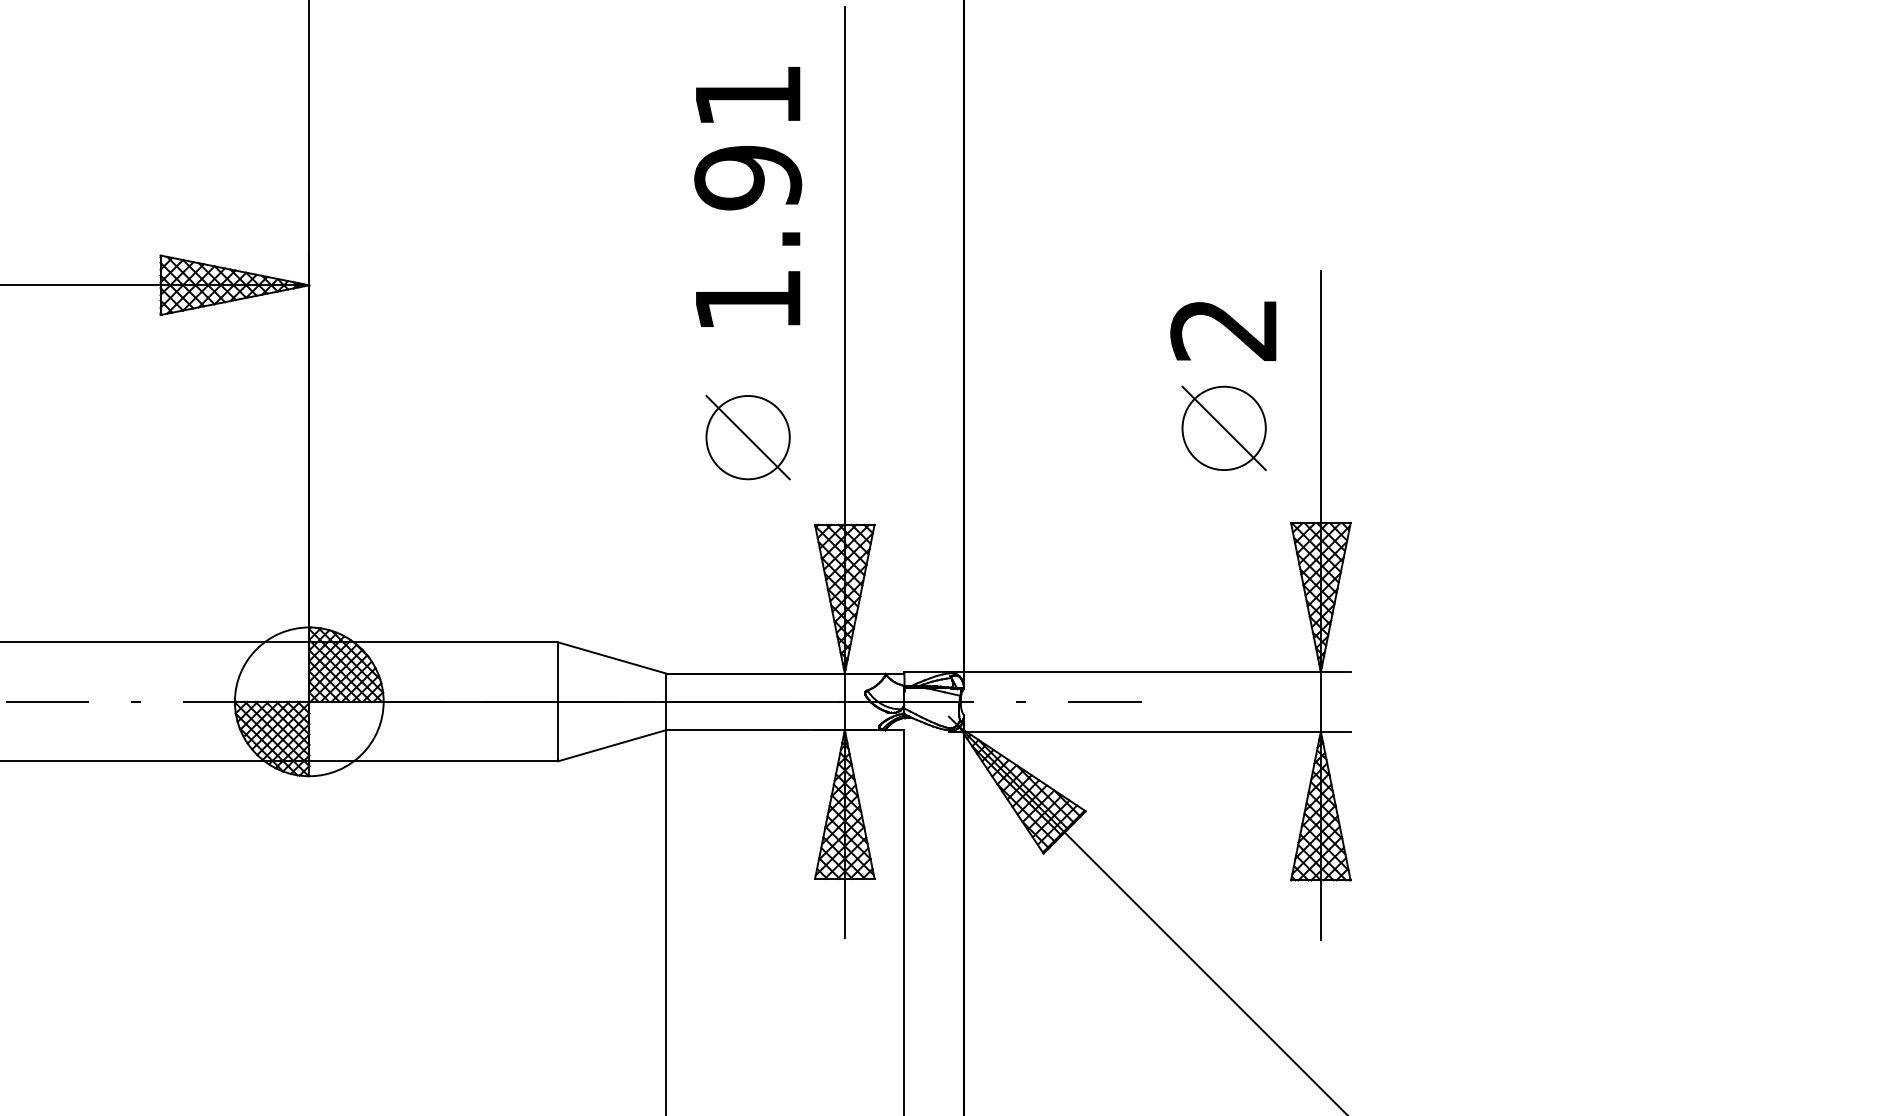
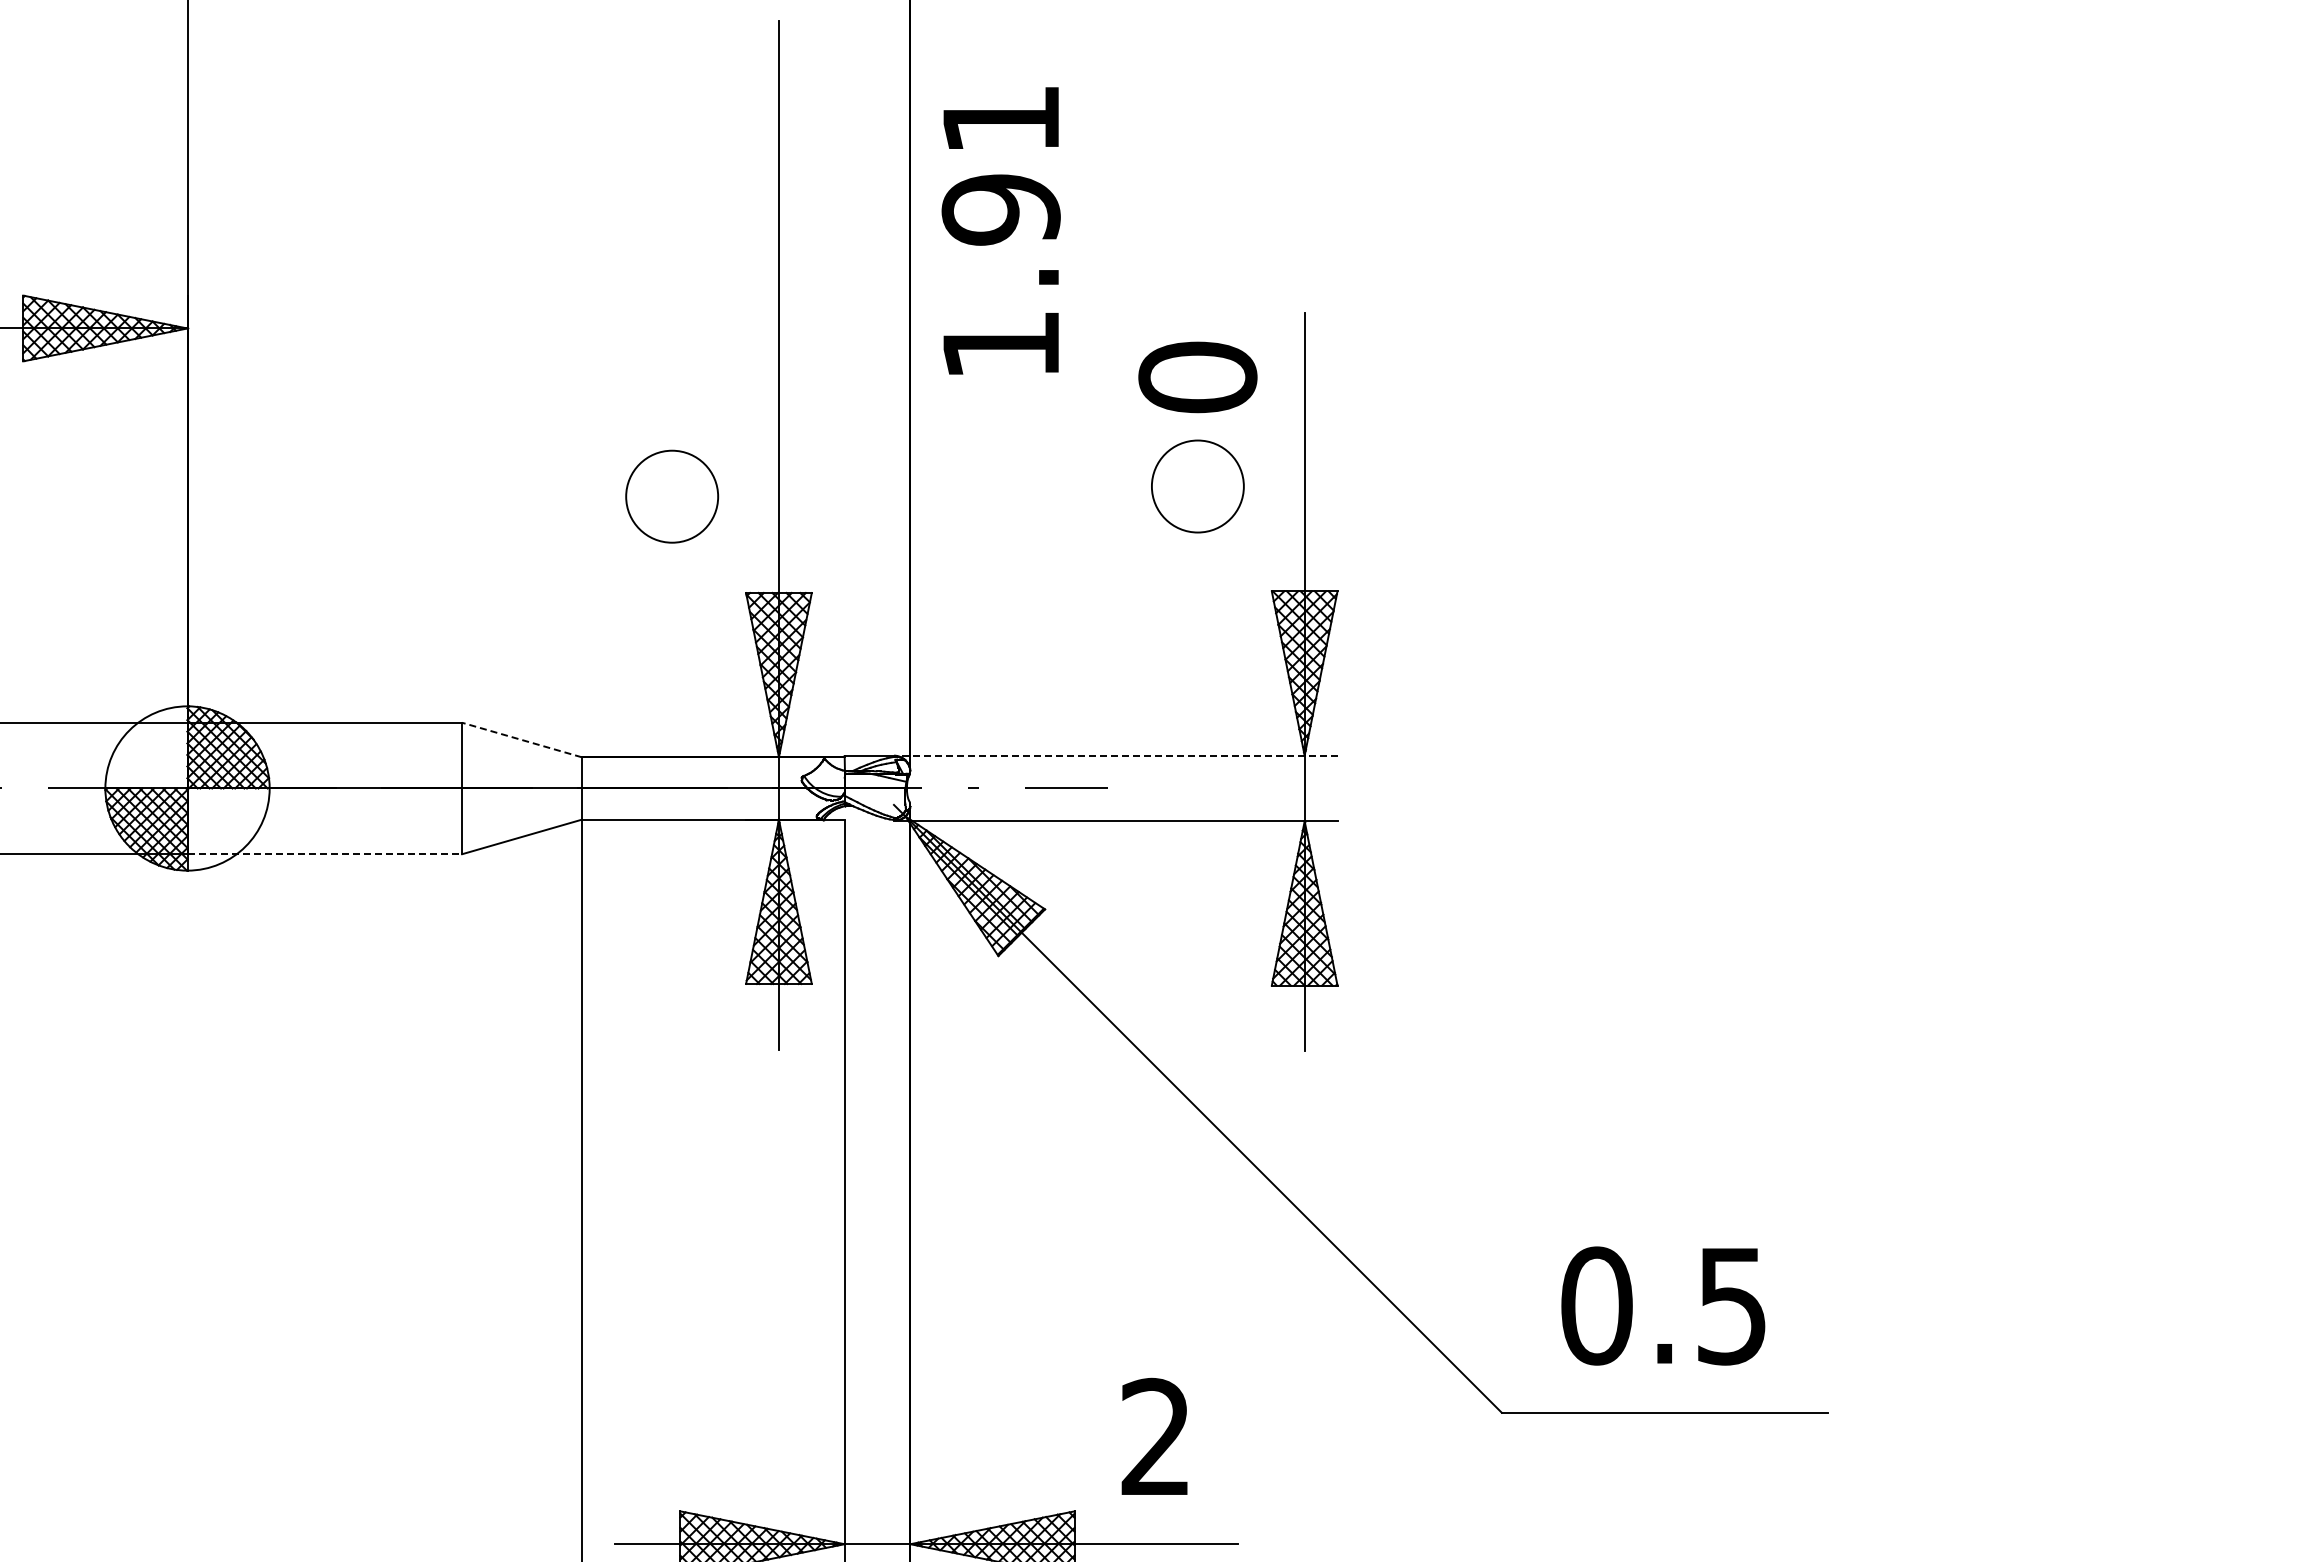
text: (747, 196) -> (1000, 230), moved
text: (1223, 329) -> (1197, 377), 2 -> 0
line: (1223, 428) -> (1197, 486), removed
line: (748, 437) -> (672, 496), removed
line: (611, 657) -> (521, 739), solid -> dashed
line: (1149, 671) -> (1115, 755), solid -> dashed
line: (434, 761) -> (325, 854), solid -> dashed

